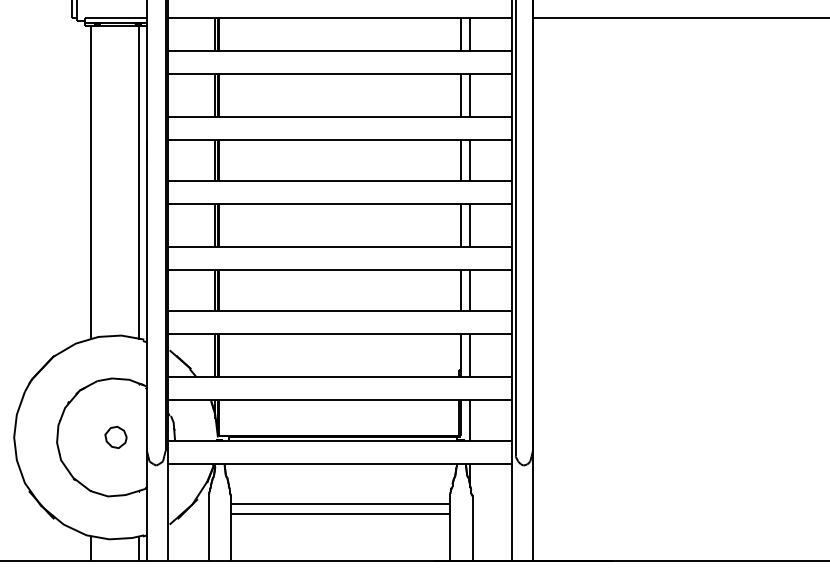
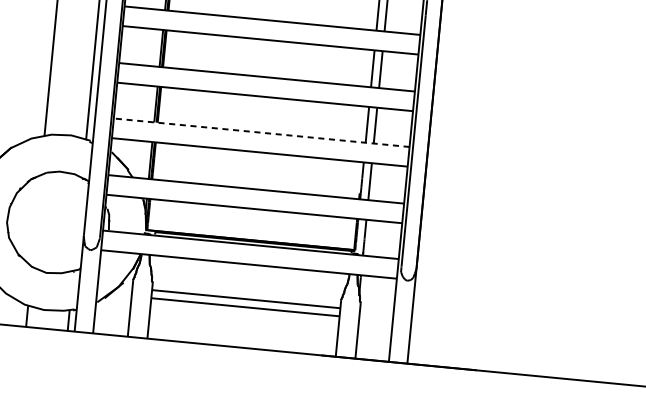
line: (339, 311) -> (261, 132), solid -> dashed
part: (115, 436) -> (57, 221), removed

